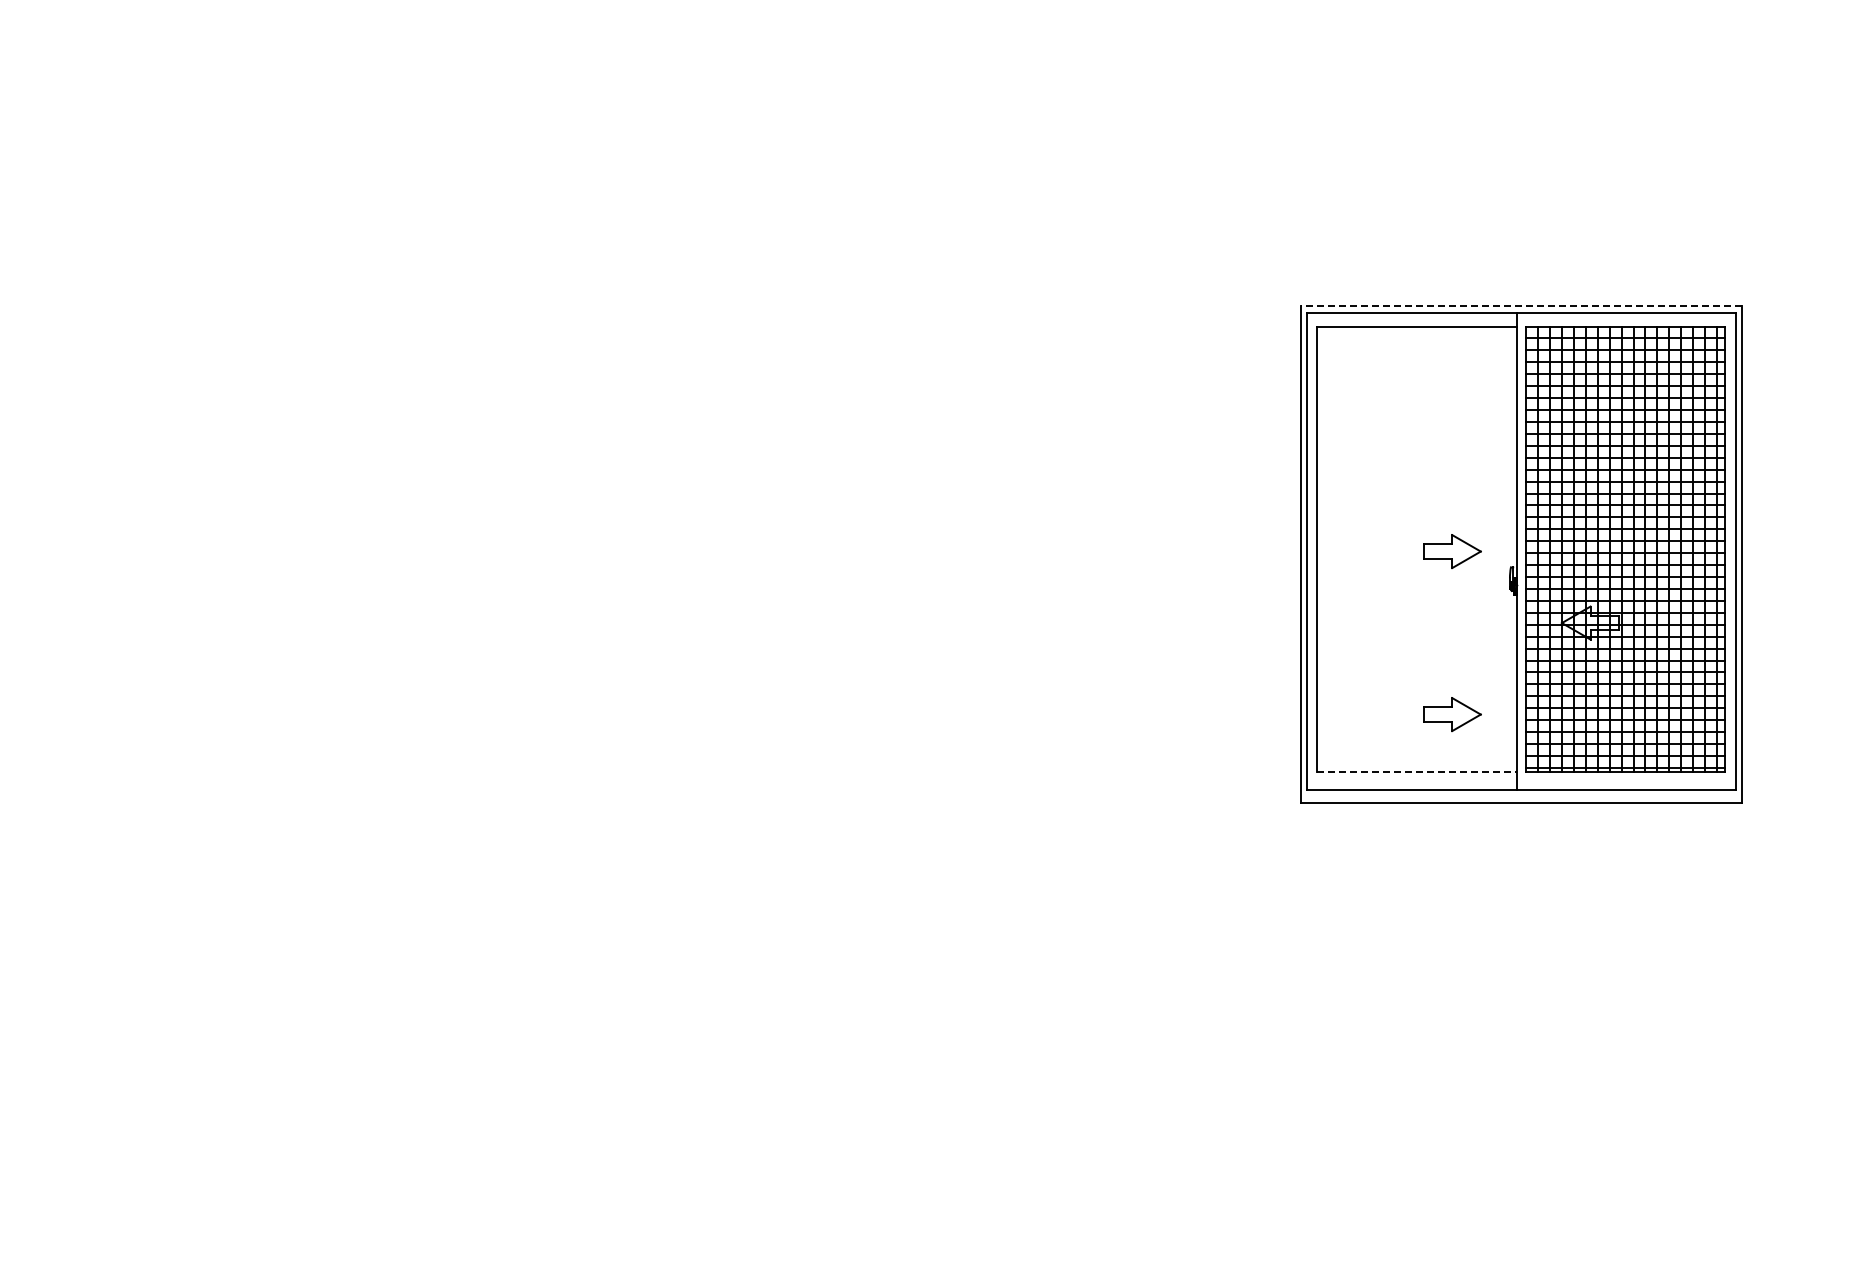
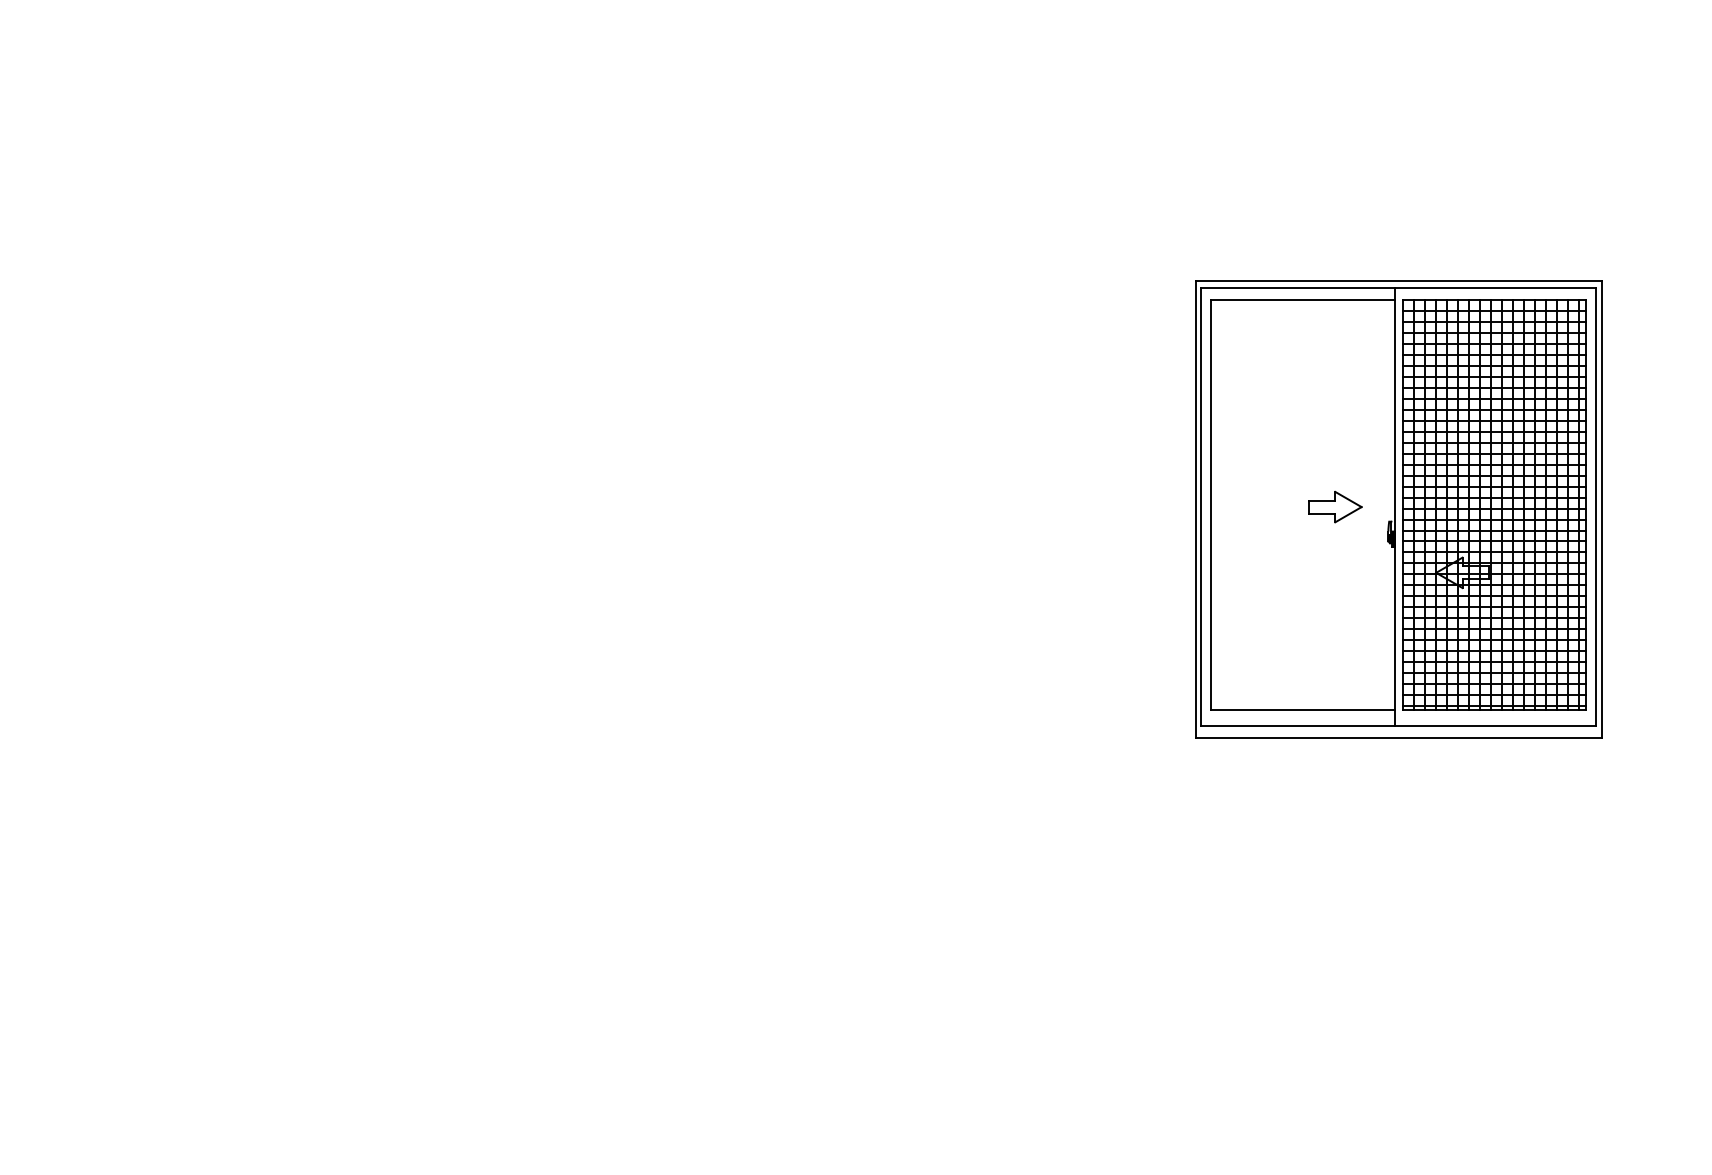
line: (1521, 305) -> (1399, 280), dashed -> solid
part: (1452, 714) -> (1335, 656), removed
line: (1417, 772) -> (1303, 710), dashed -> solid

